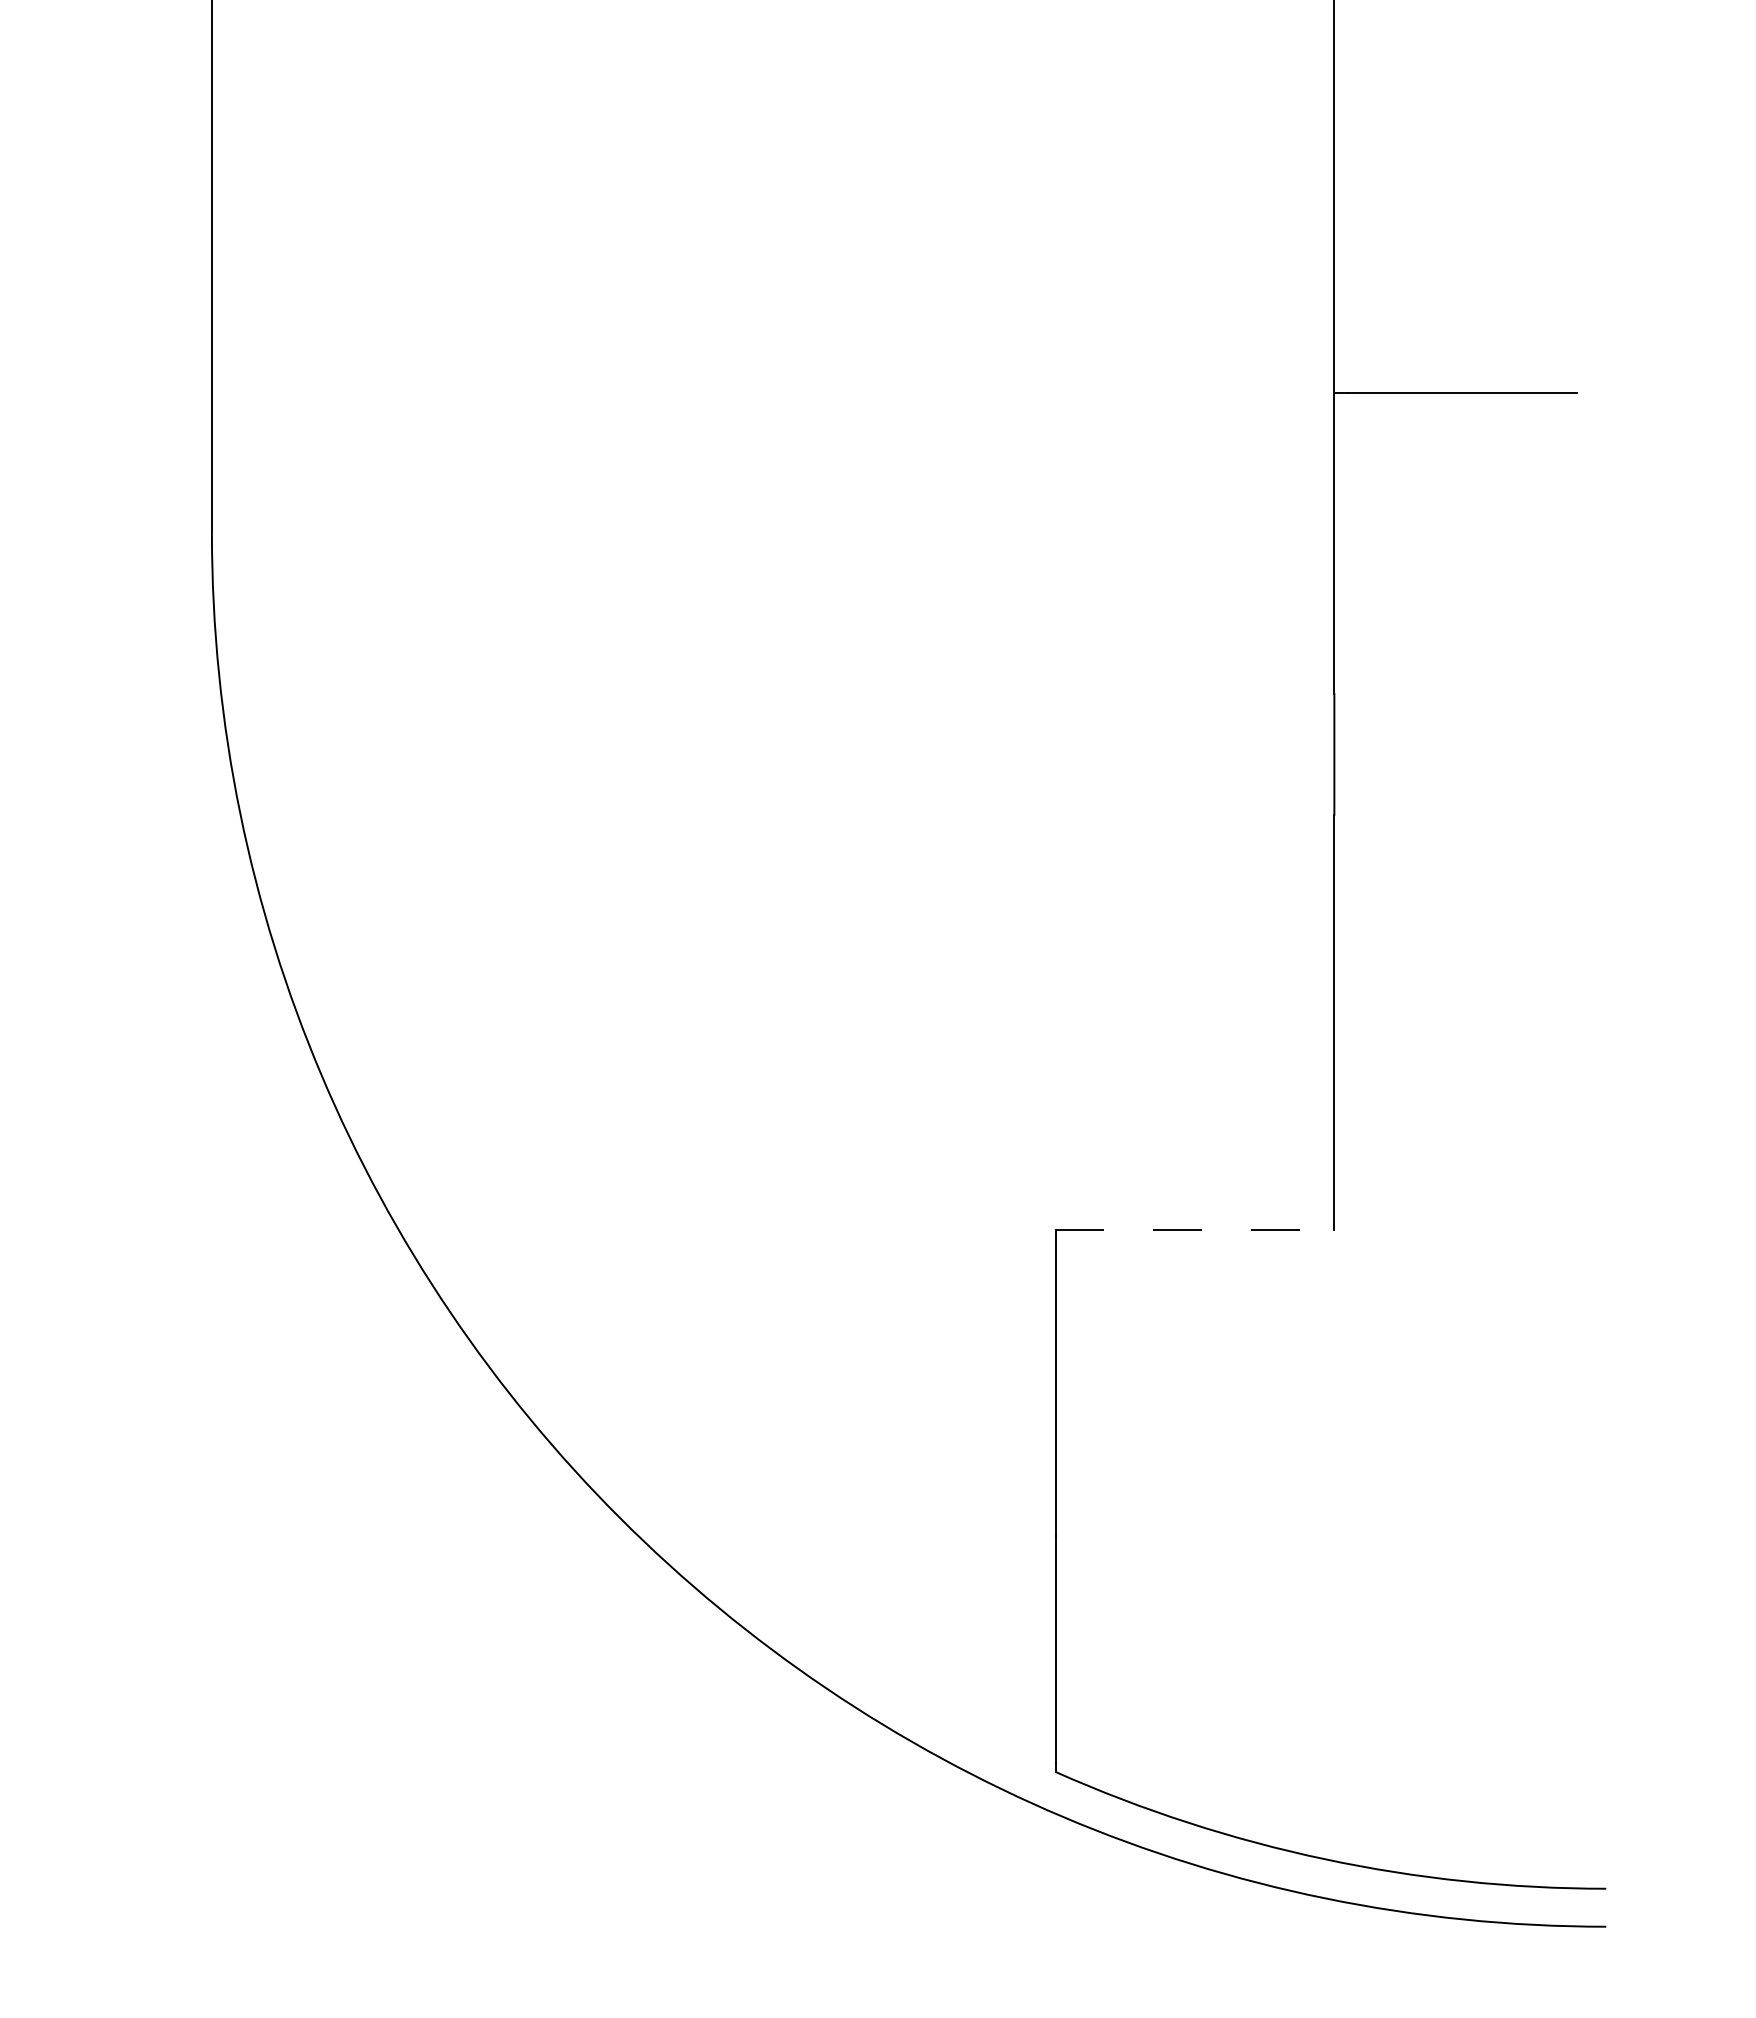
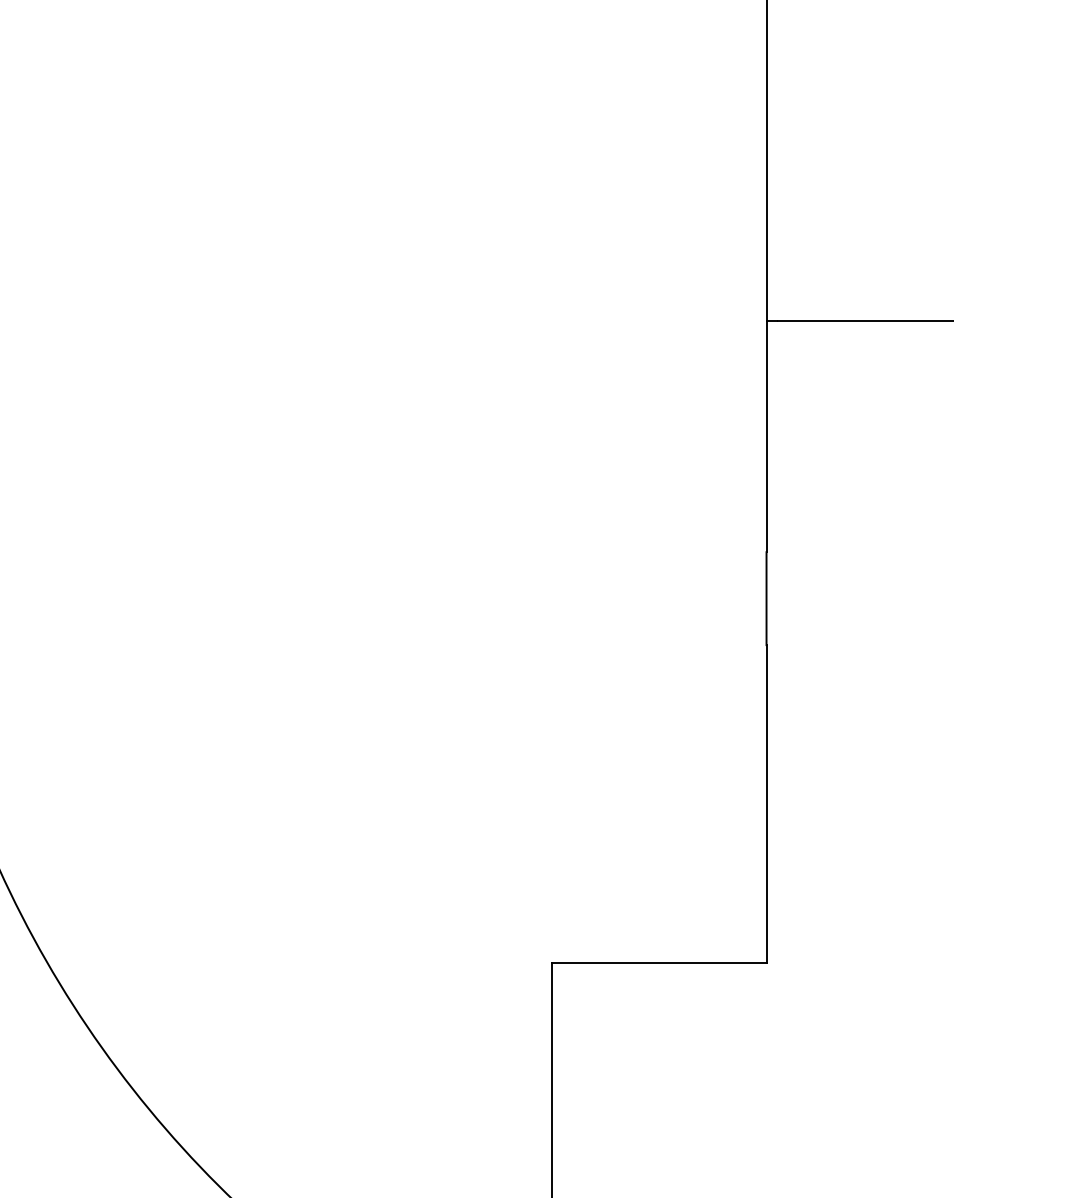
line: (1195, 1229) -> (659, 963), dashed -> solid

